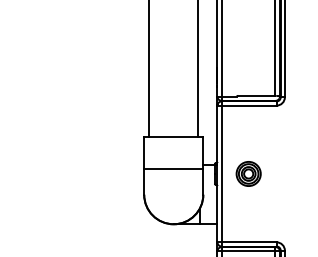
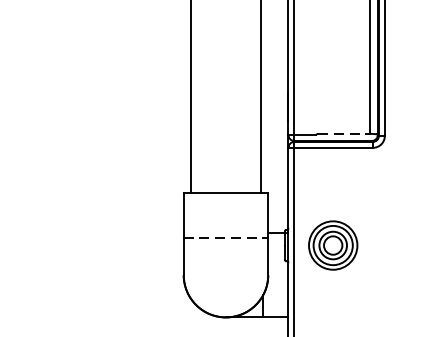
line: (256, 95) -> (344, 133), solid -> dashed
line: (173, 168) -> (225, 237), solid -> dashed
part: (248, 173) -> (332, 244), size x1.4

